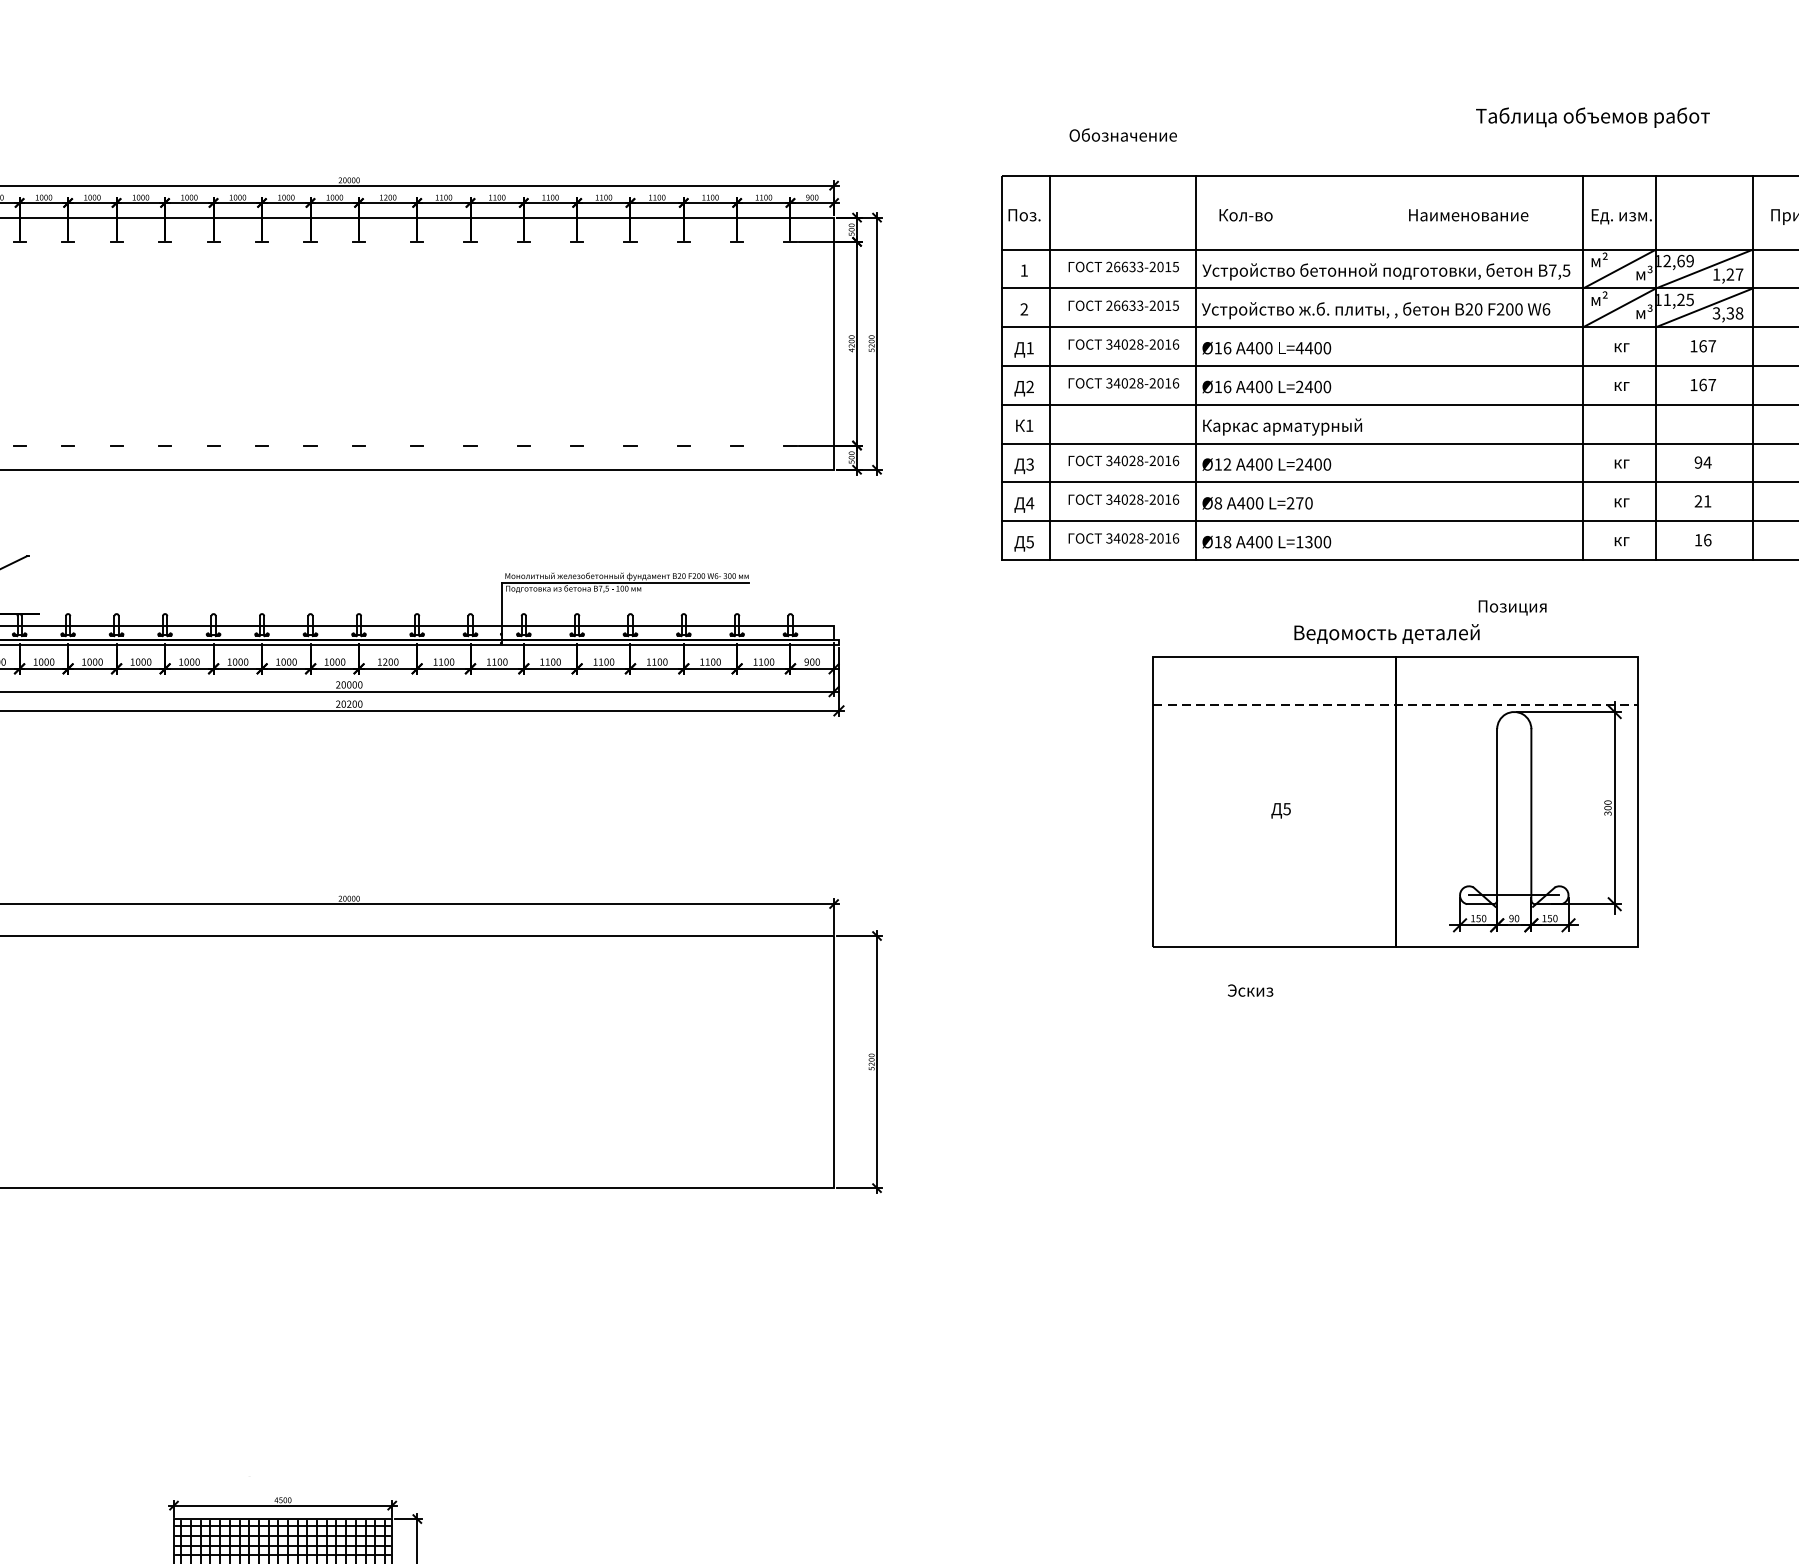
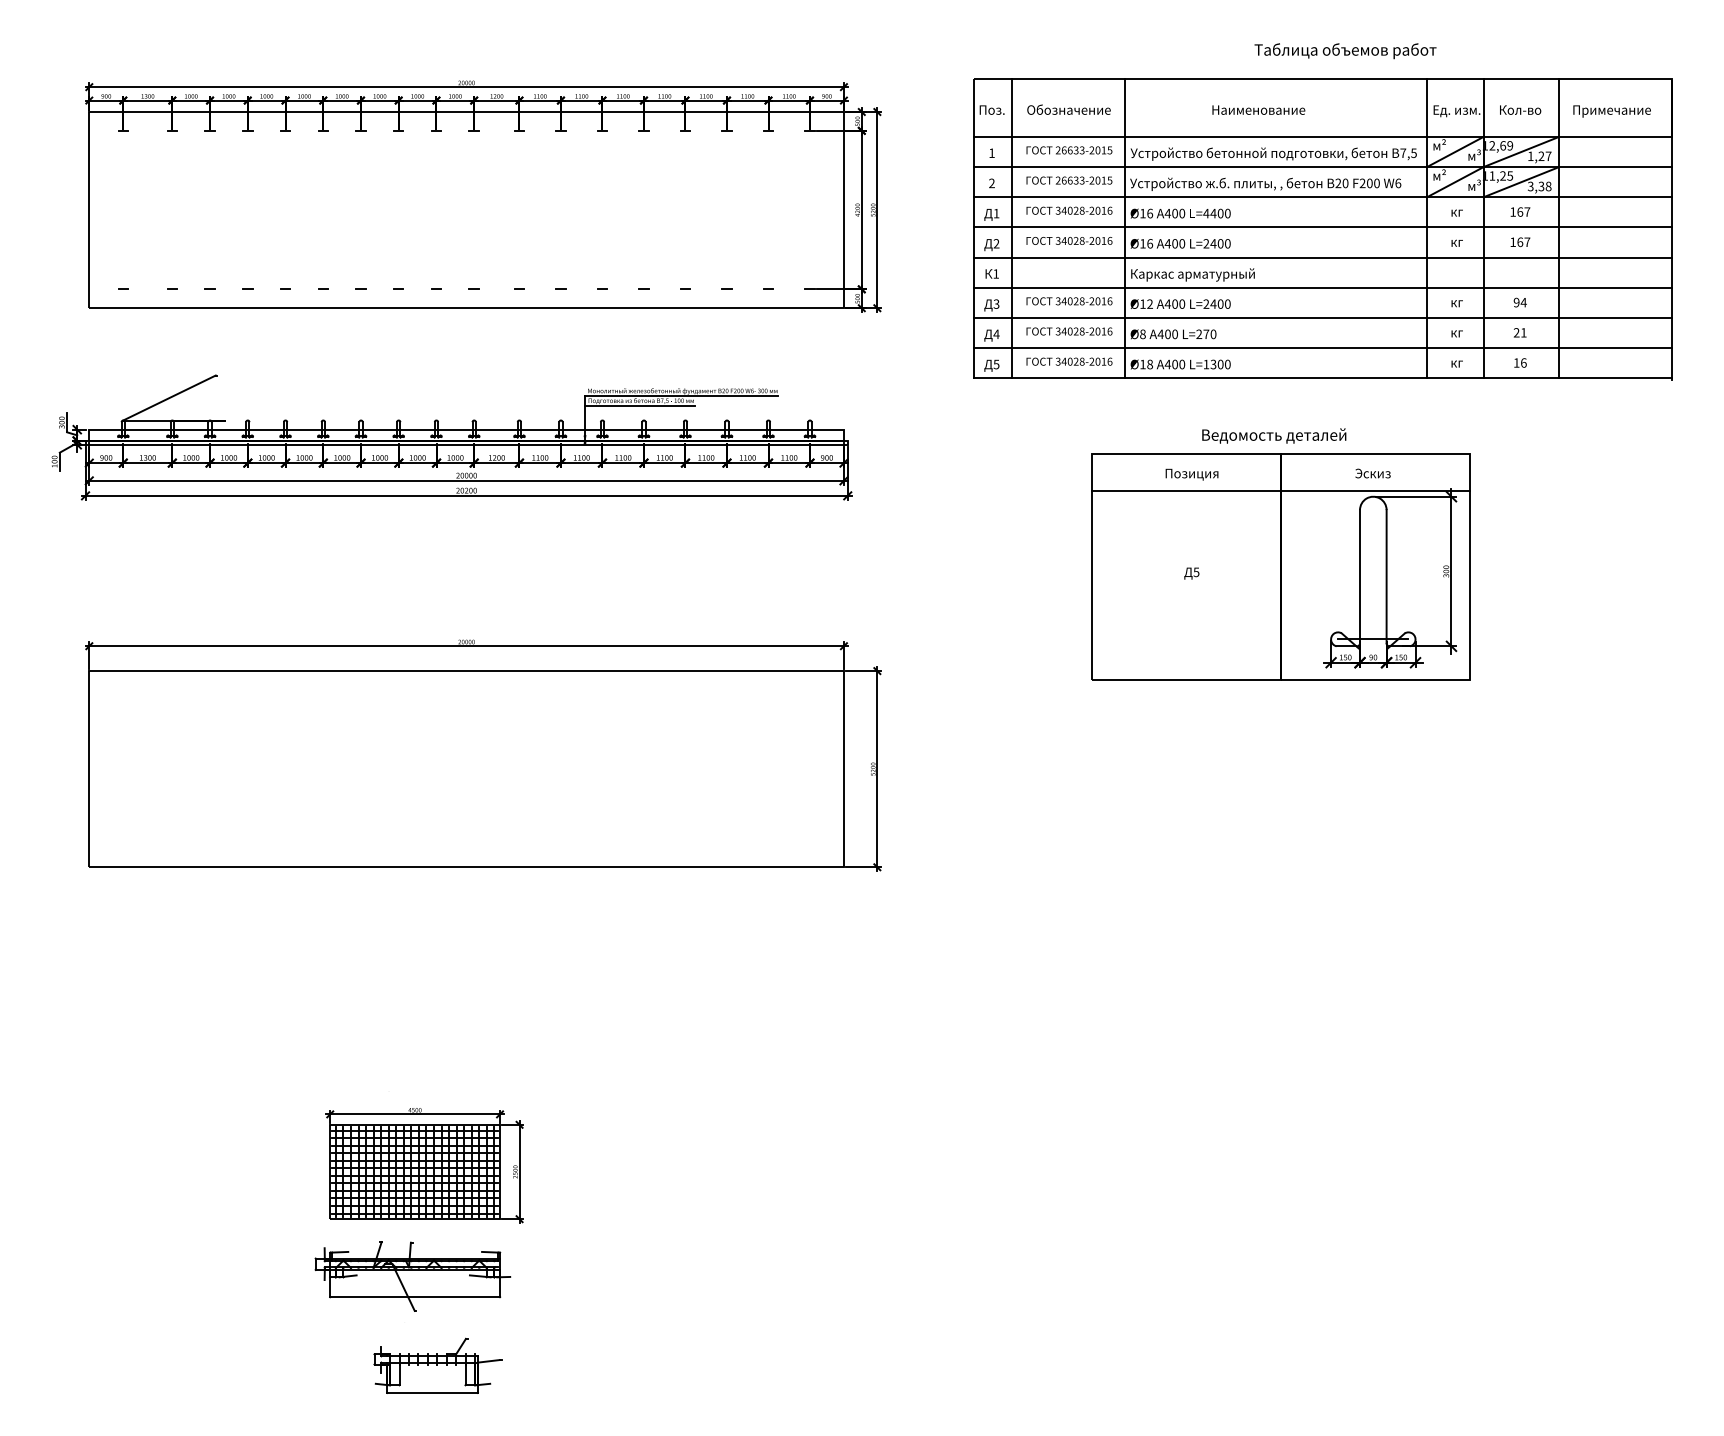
text: (1592, 118) -> (1345, 51), moved
text: (1122, 134) -> (1068, 109), moved
text: (1245, 214) -> (1520, 109), moved
text: (1468, 214) -> (1258, 109), moved
line: (572, 594) -> (640, 405), added
text: (1511, 607) -> (1191, 474), moved
line: (1396, 705) -> (1281, 491), dashed -> solid
text: (1249, 990) -> (1372, 473), moved

